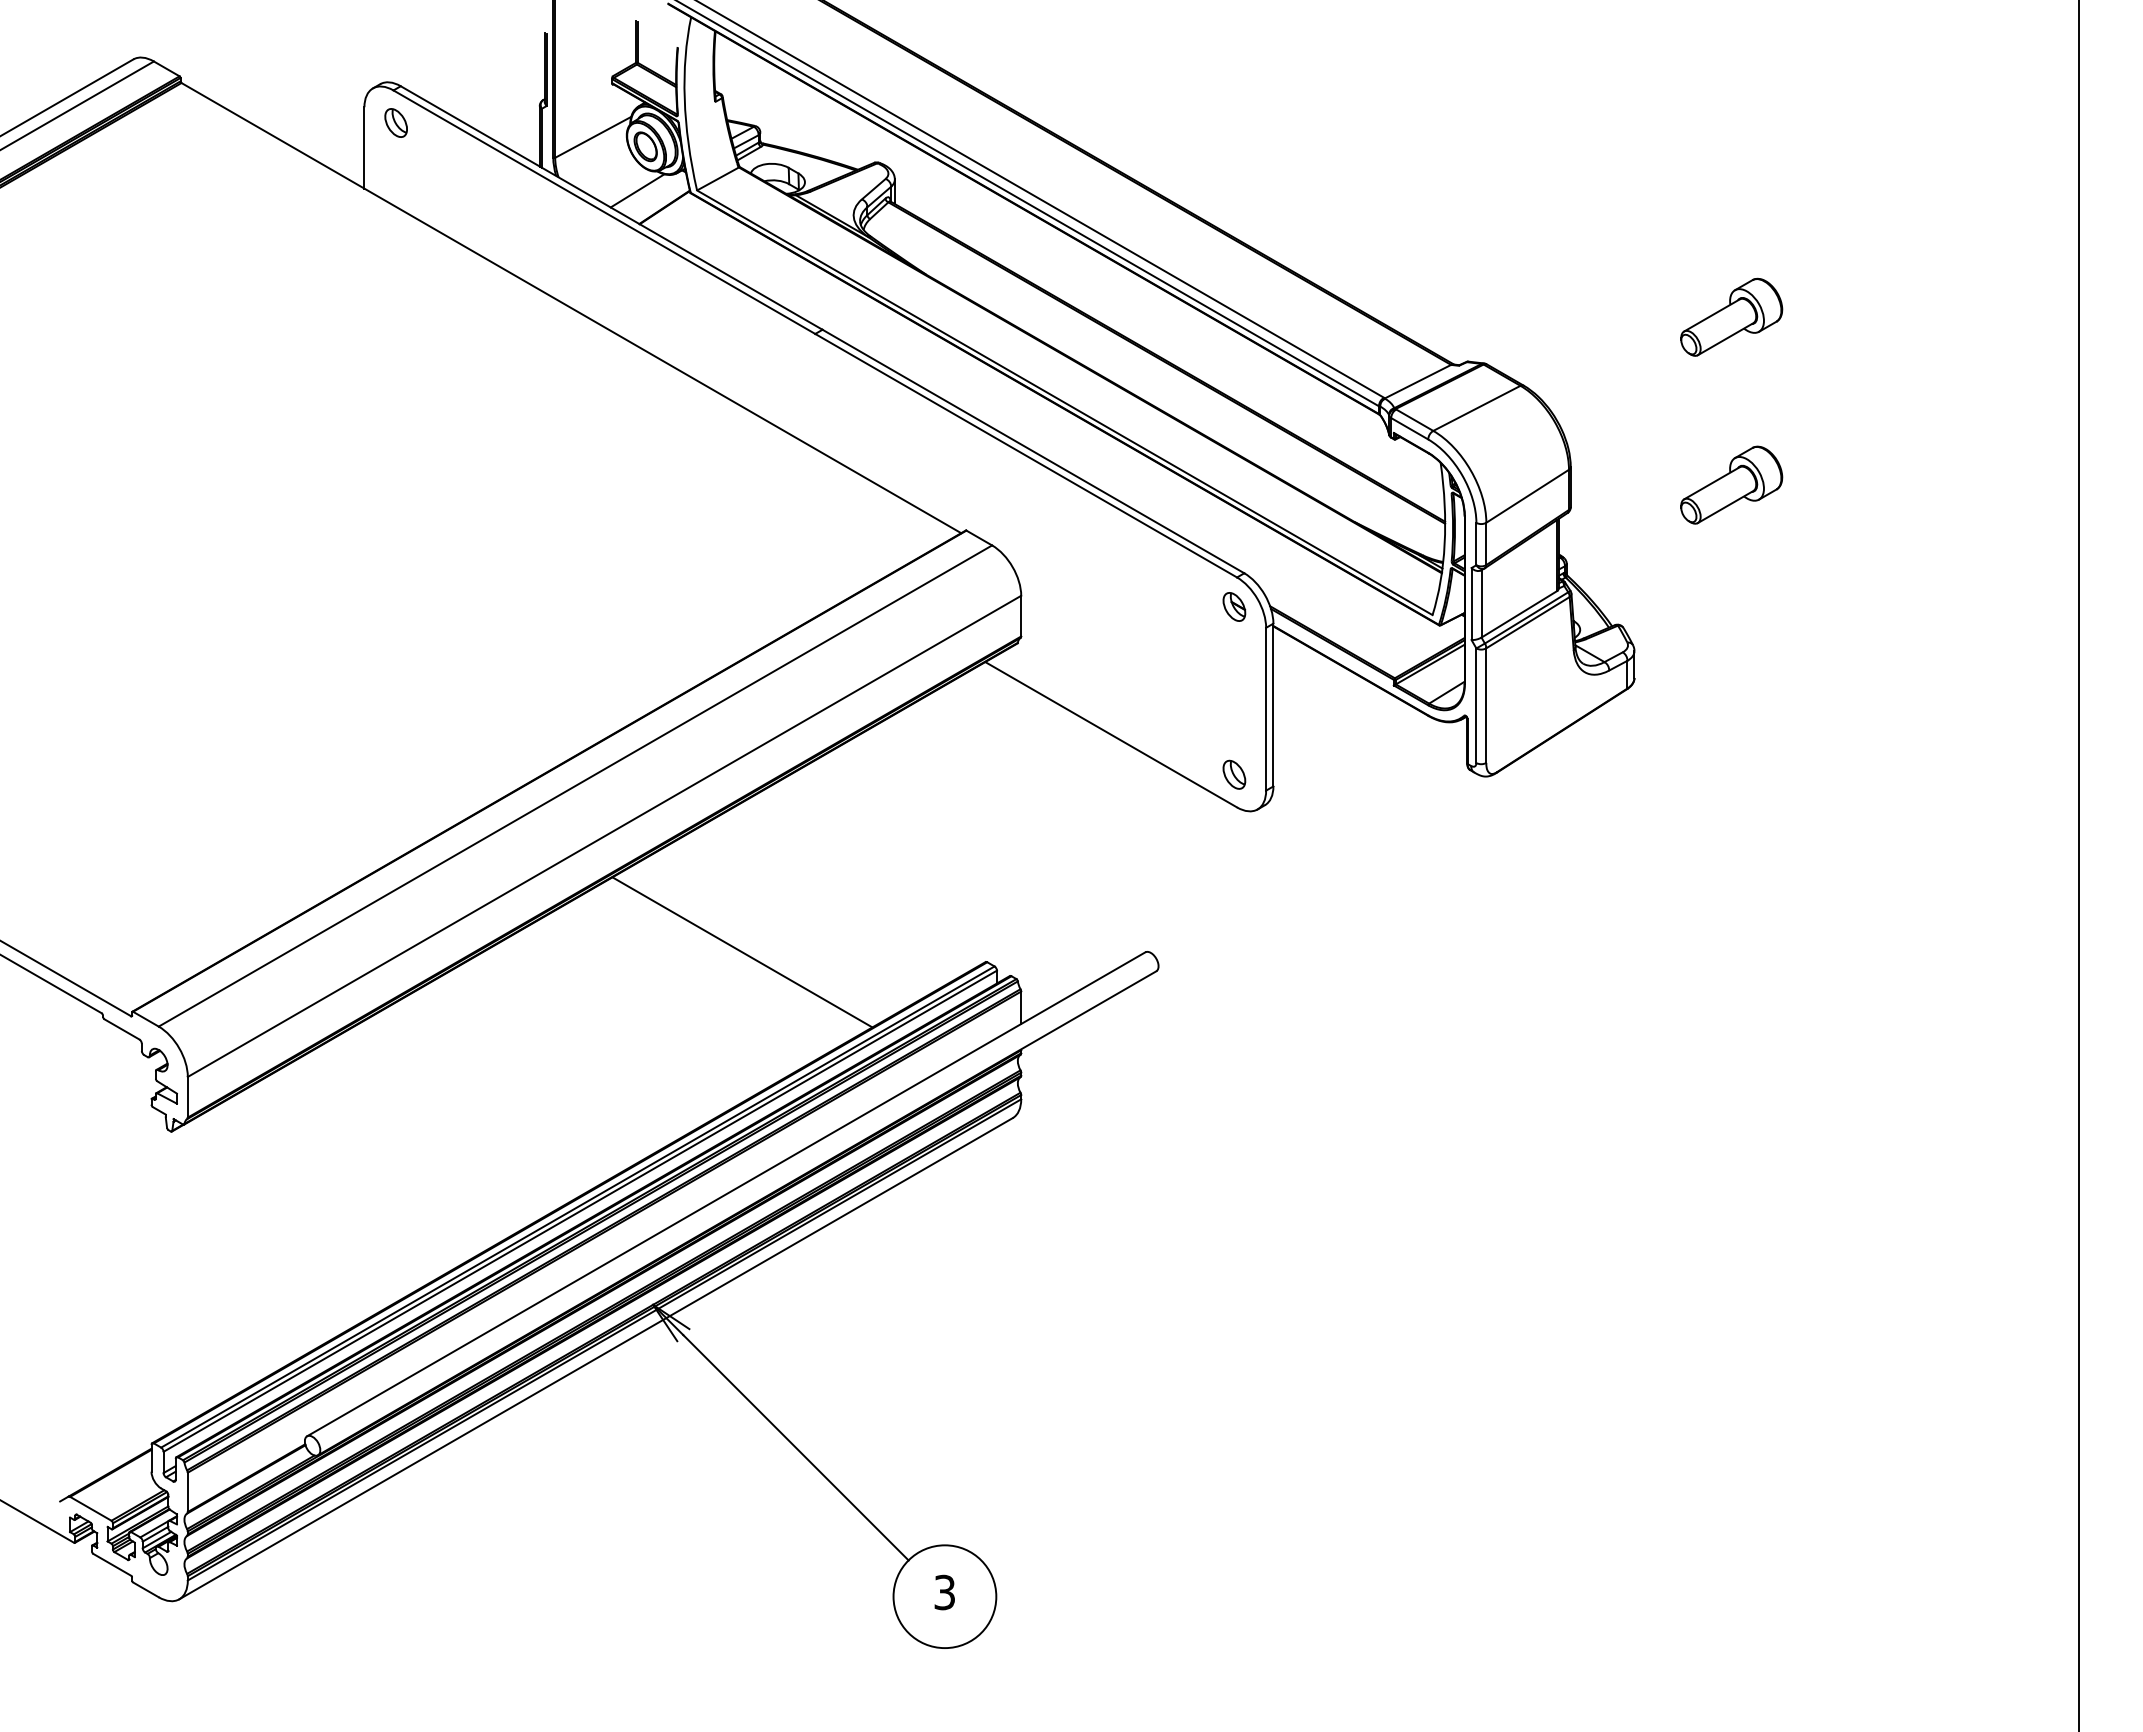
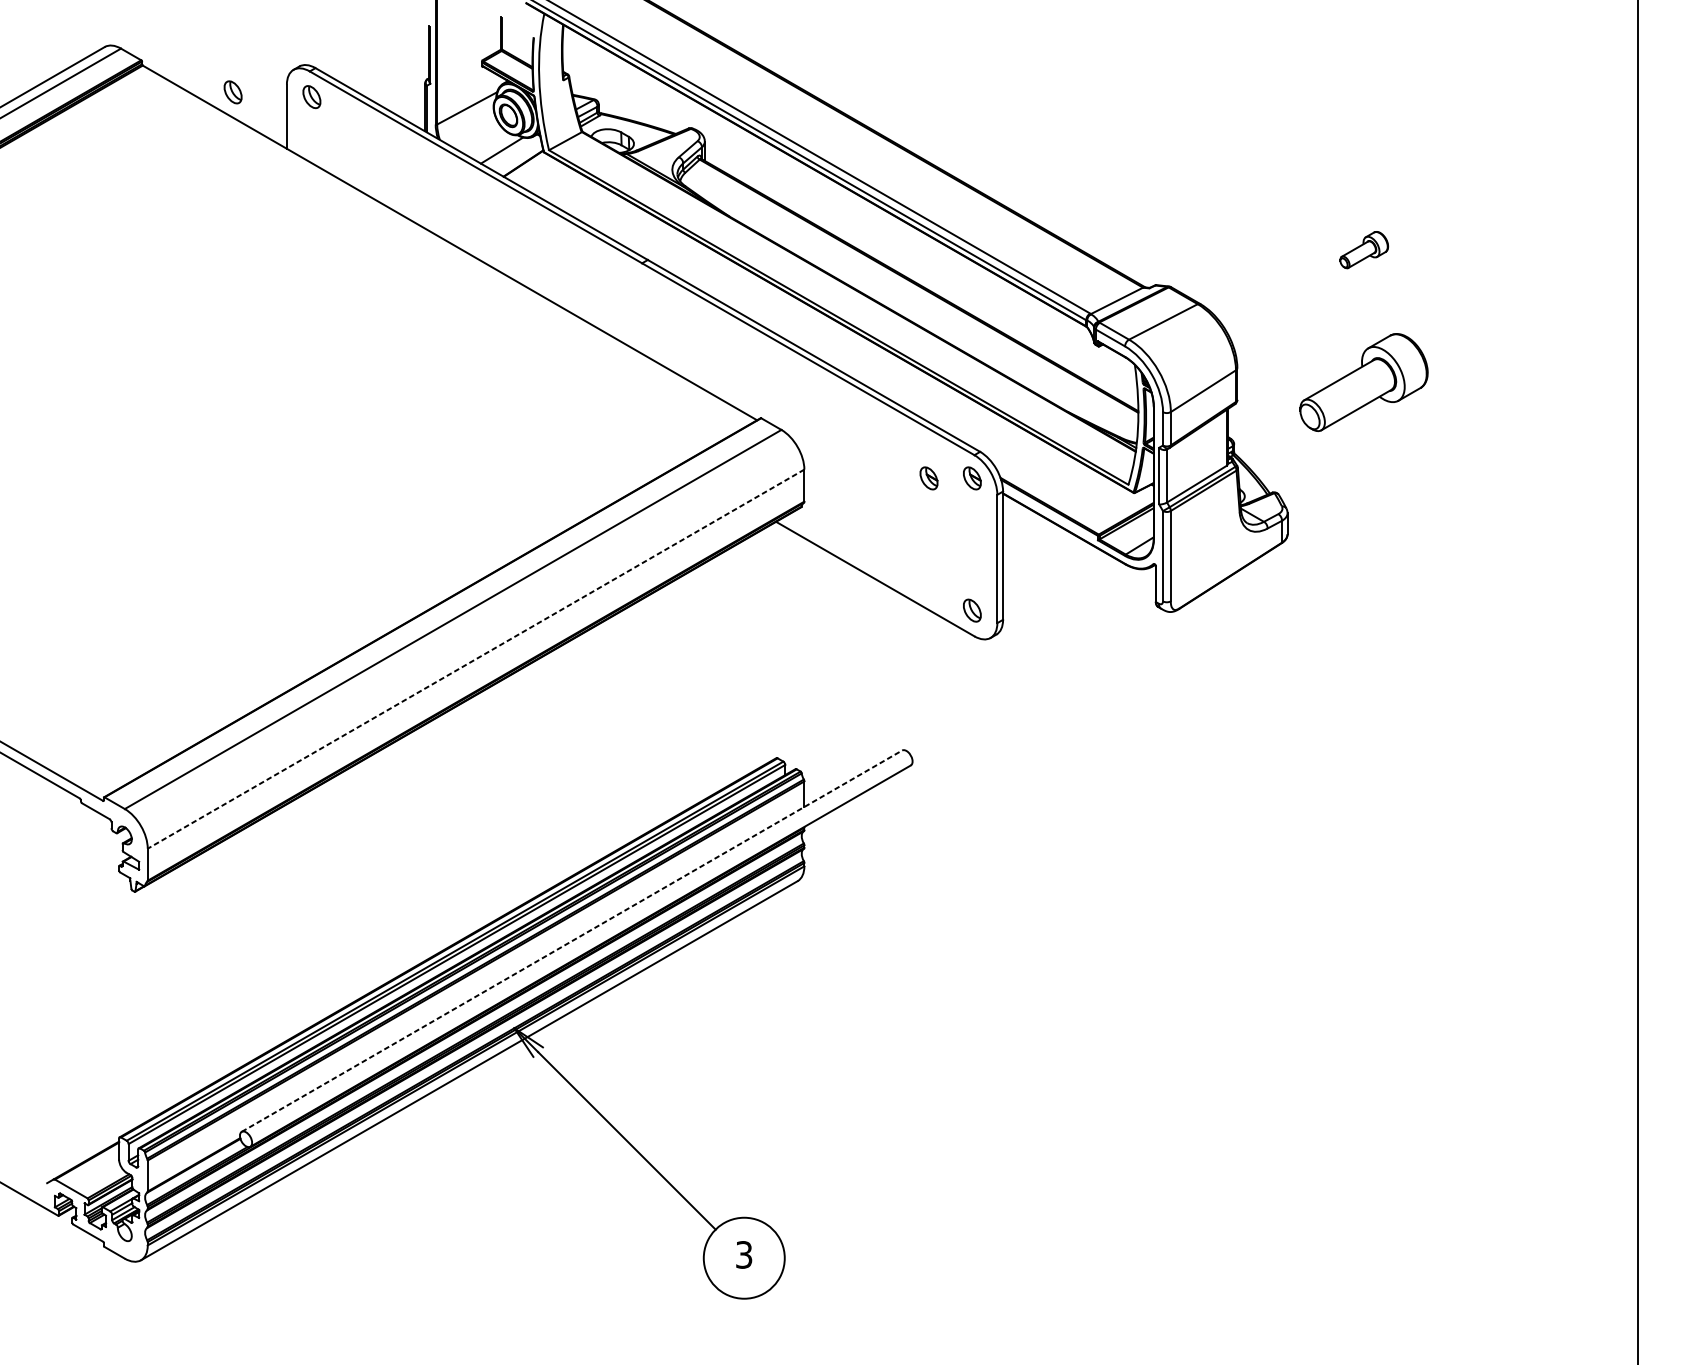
part: (295, 116) -> (232, 91), added
part: (1731, 316) -> (1364, 249), size x0.6
part: (1731, 484) -> (1364, 381), size x1.6
part: (1179, 606) -> (929, 478), added
line: (604, 836) -> (476, 659), solid -> dashed
line: (742, 952) -> (584, 750), removed
line: (726, 1194) -> (572, 941), solid -> dashed

